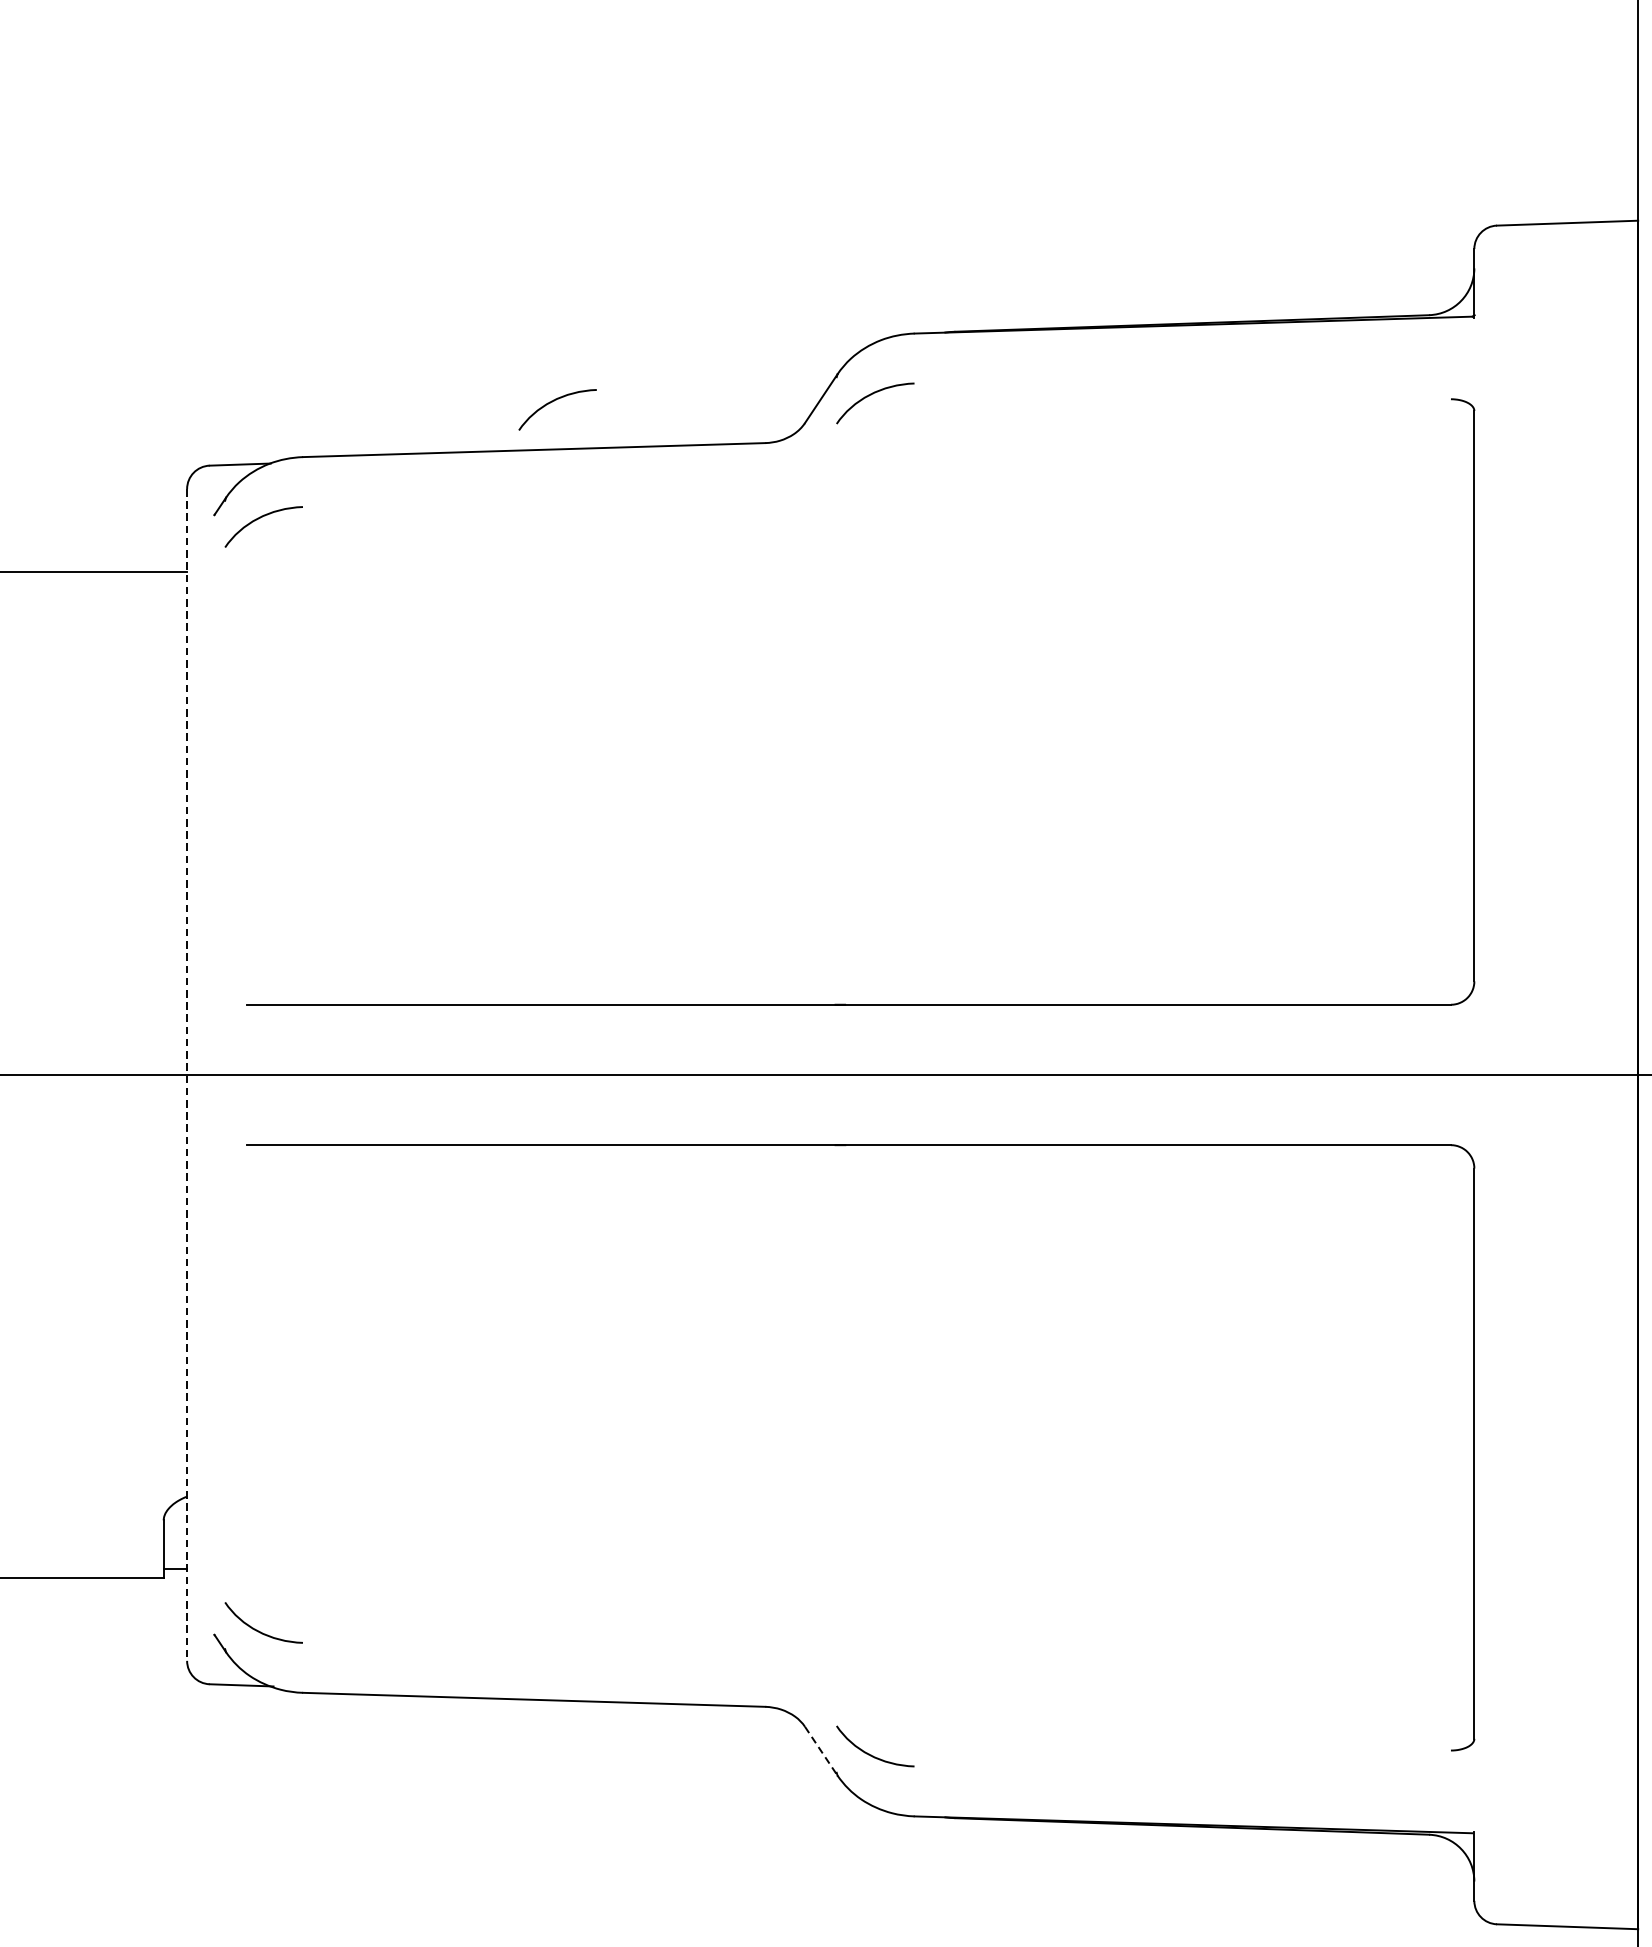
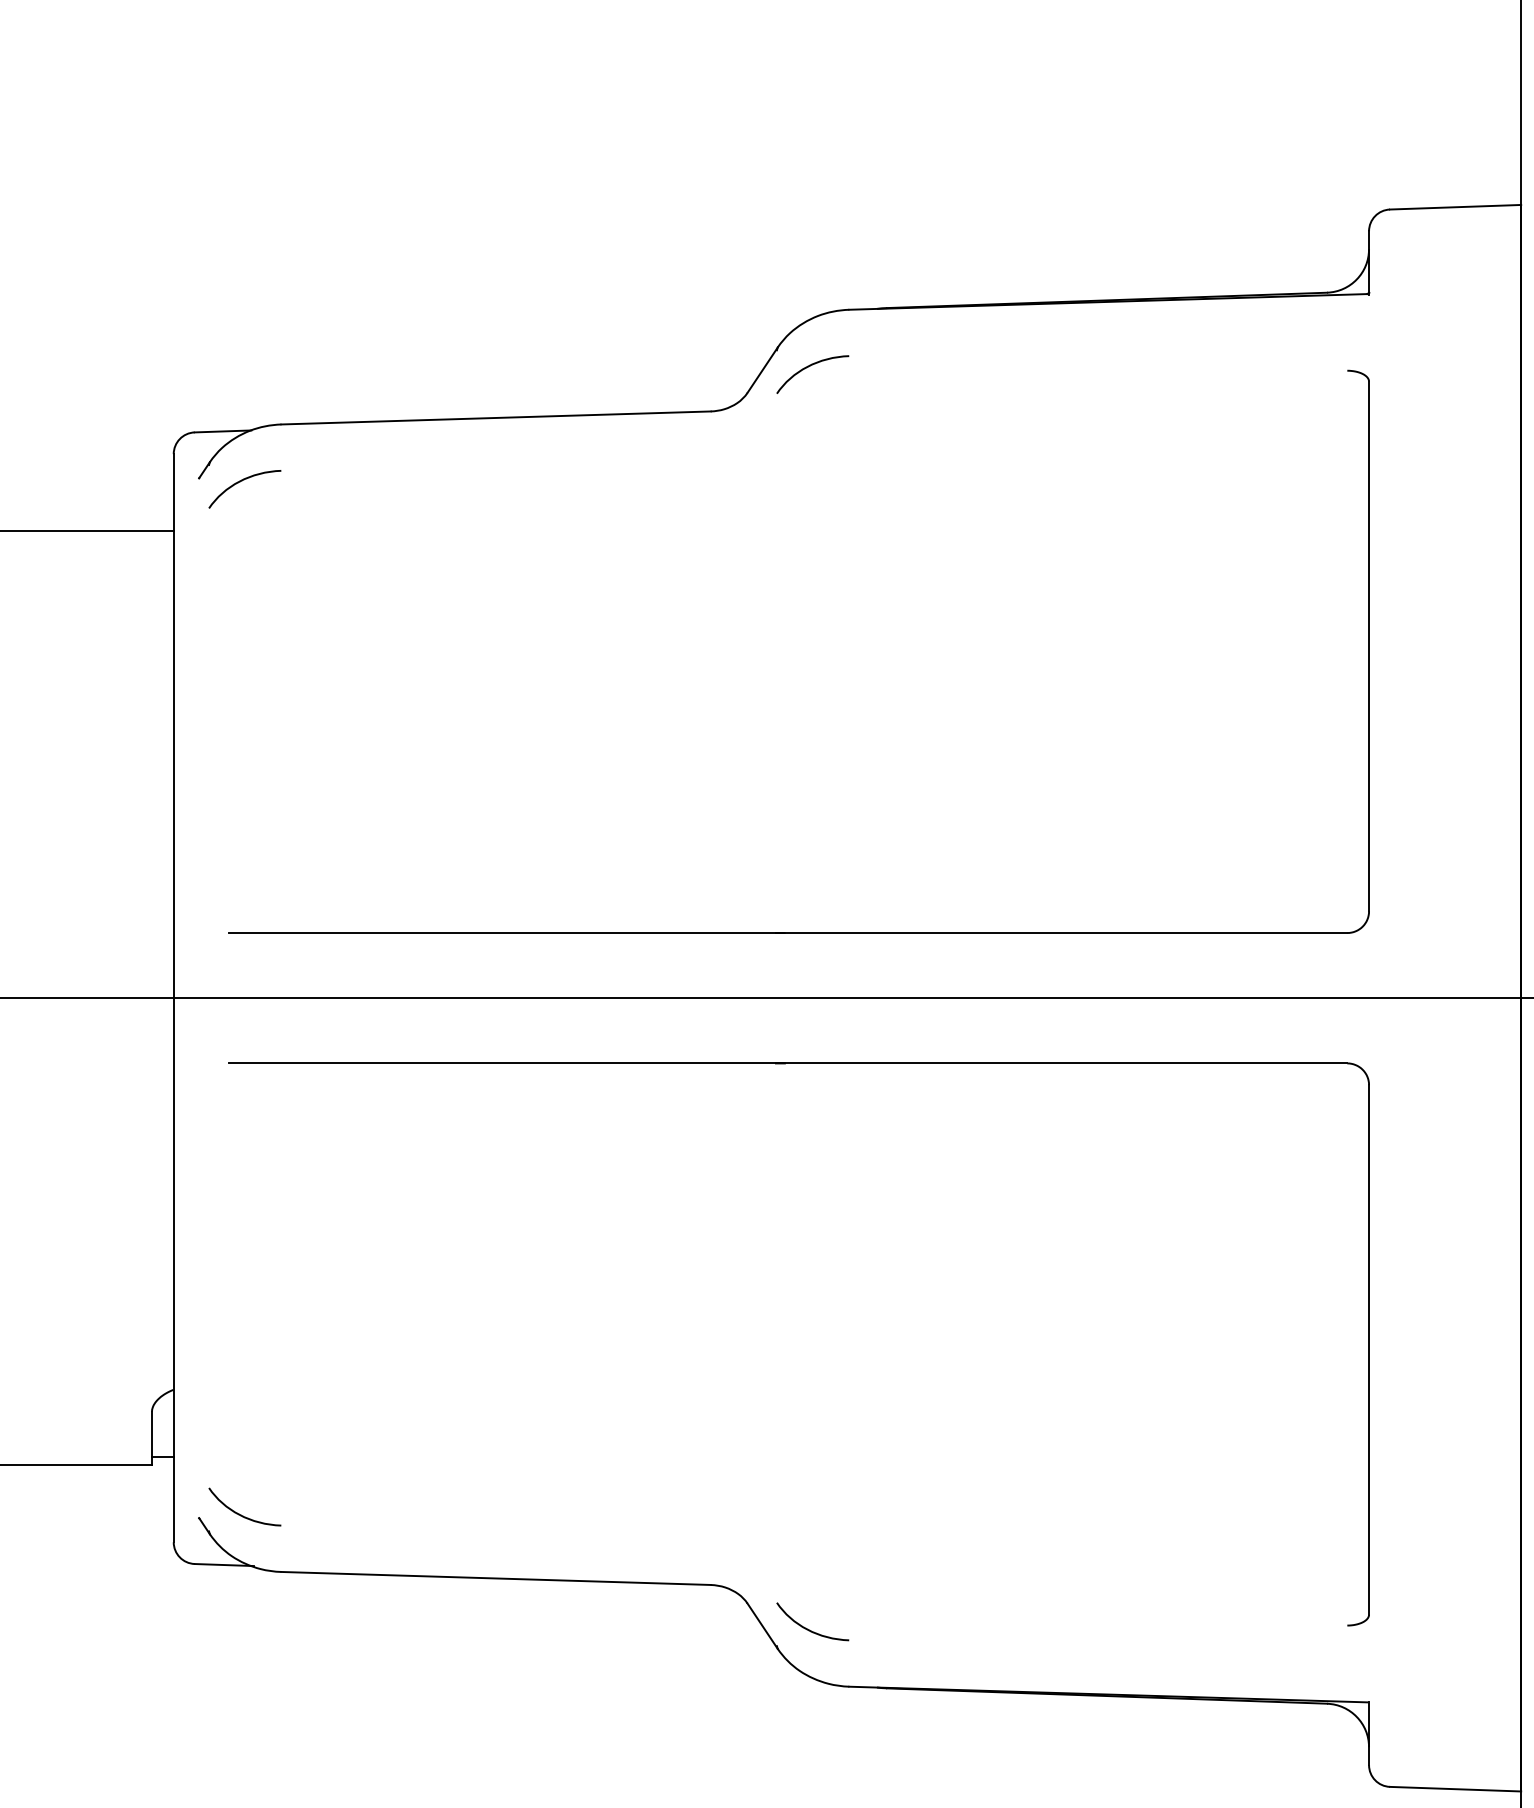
curve: (553, 402) -> (513, 373), removed
line: (186, 1075) -> (173, 998), dashed -> solid
line: (821, 1751) -> (762, 1626), dashed -> solid

